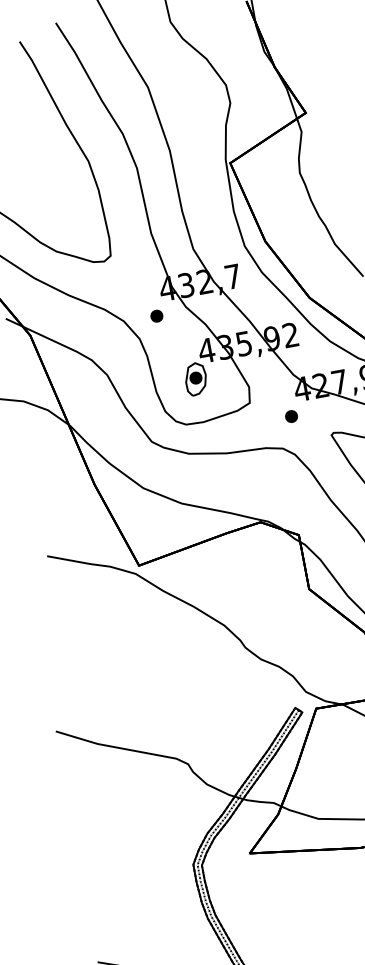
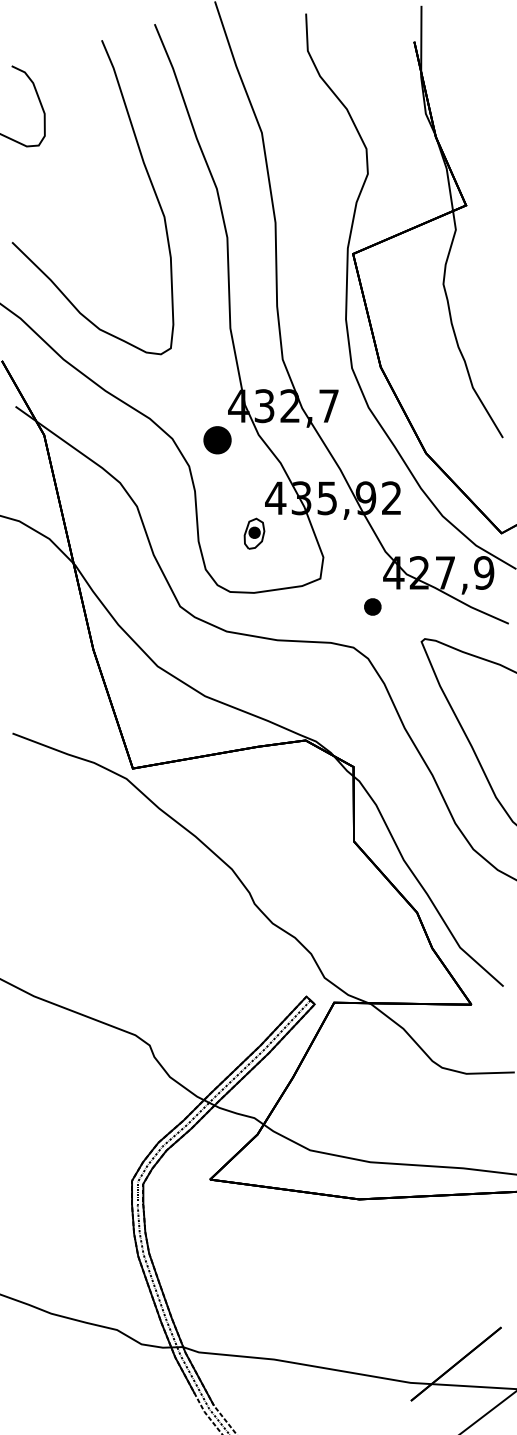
part: (156, 315) -> (217, 439), size x1.6
part: (195, 378) -> (254, 533), size x0.7

